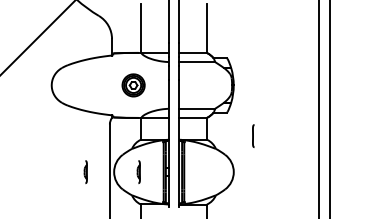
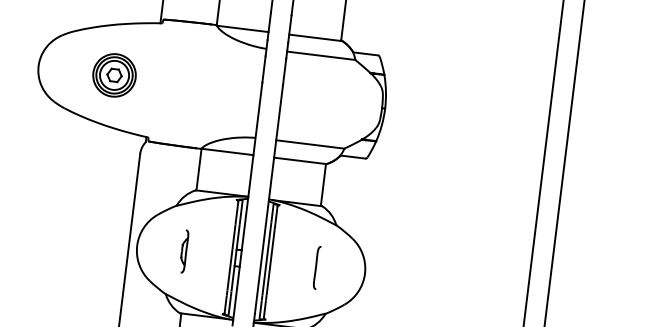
part: (133, 85) -> (114, 75), moved
line: (253, 135) -> (316, 266), moved
line: (85, 171) -> (82, 237), removed

